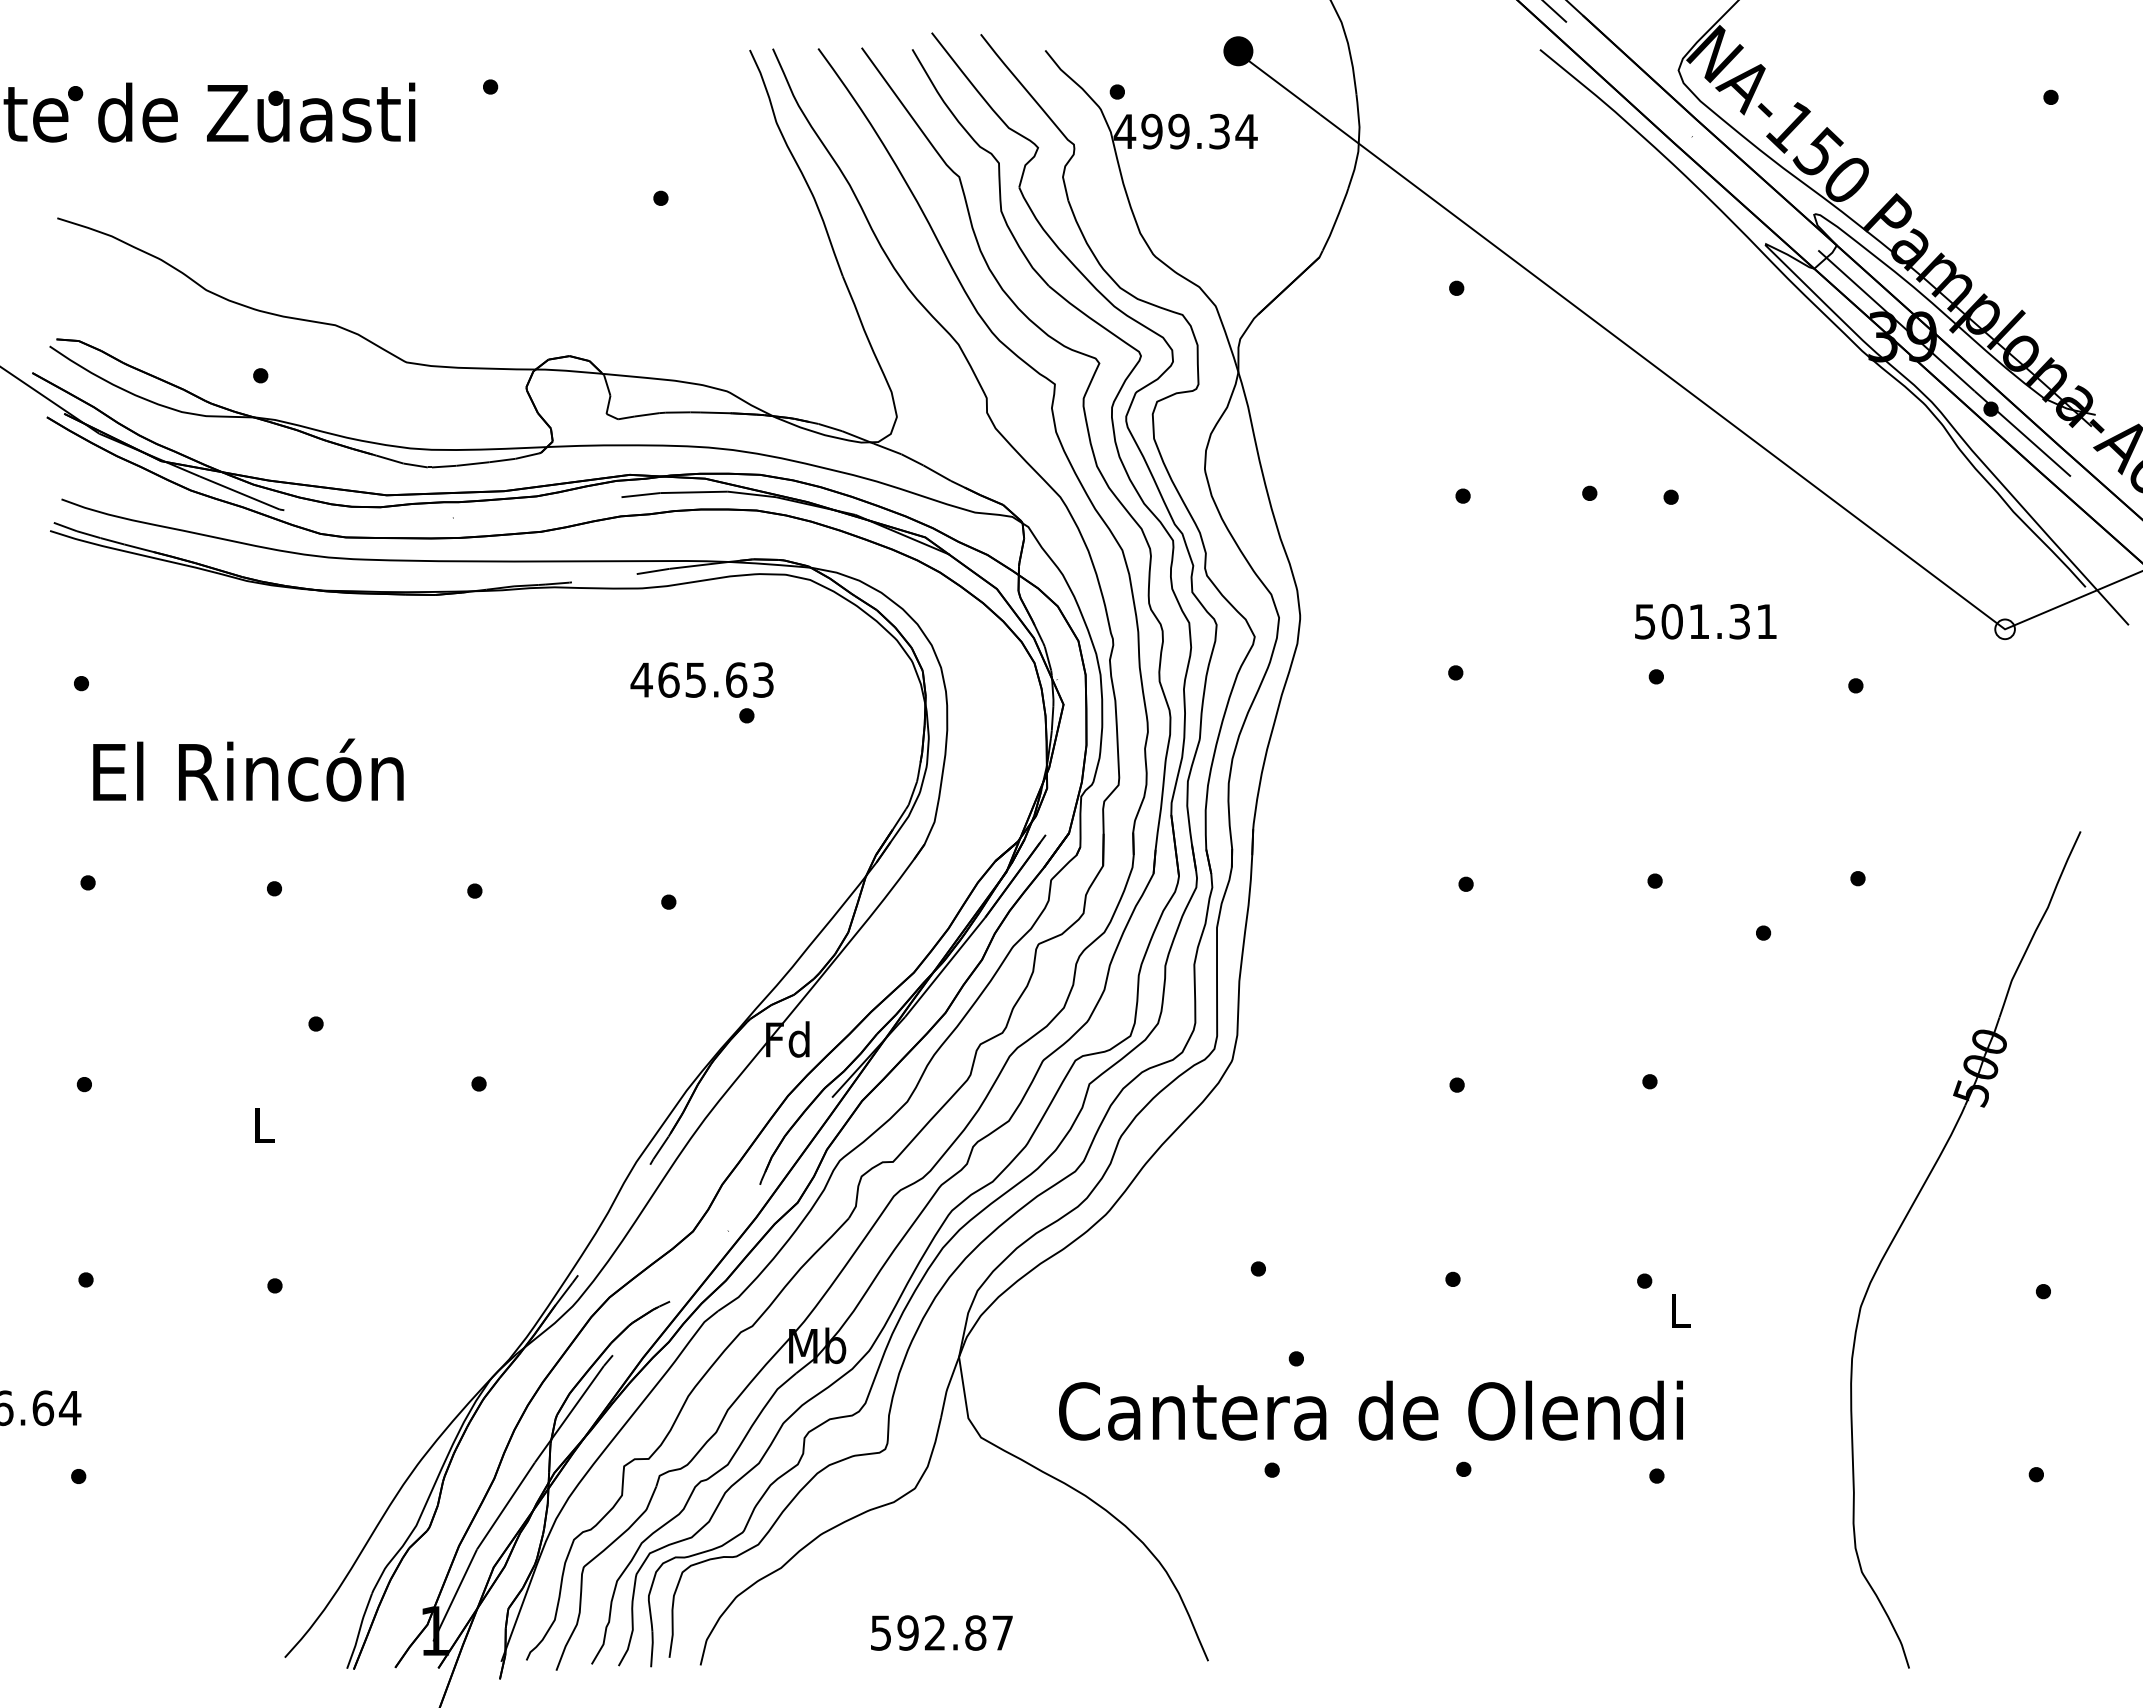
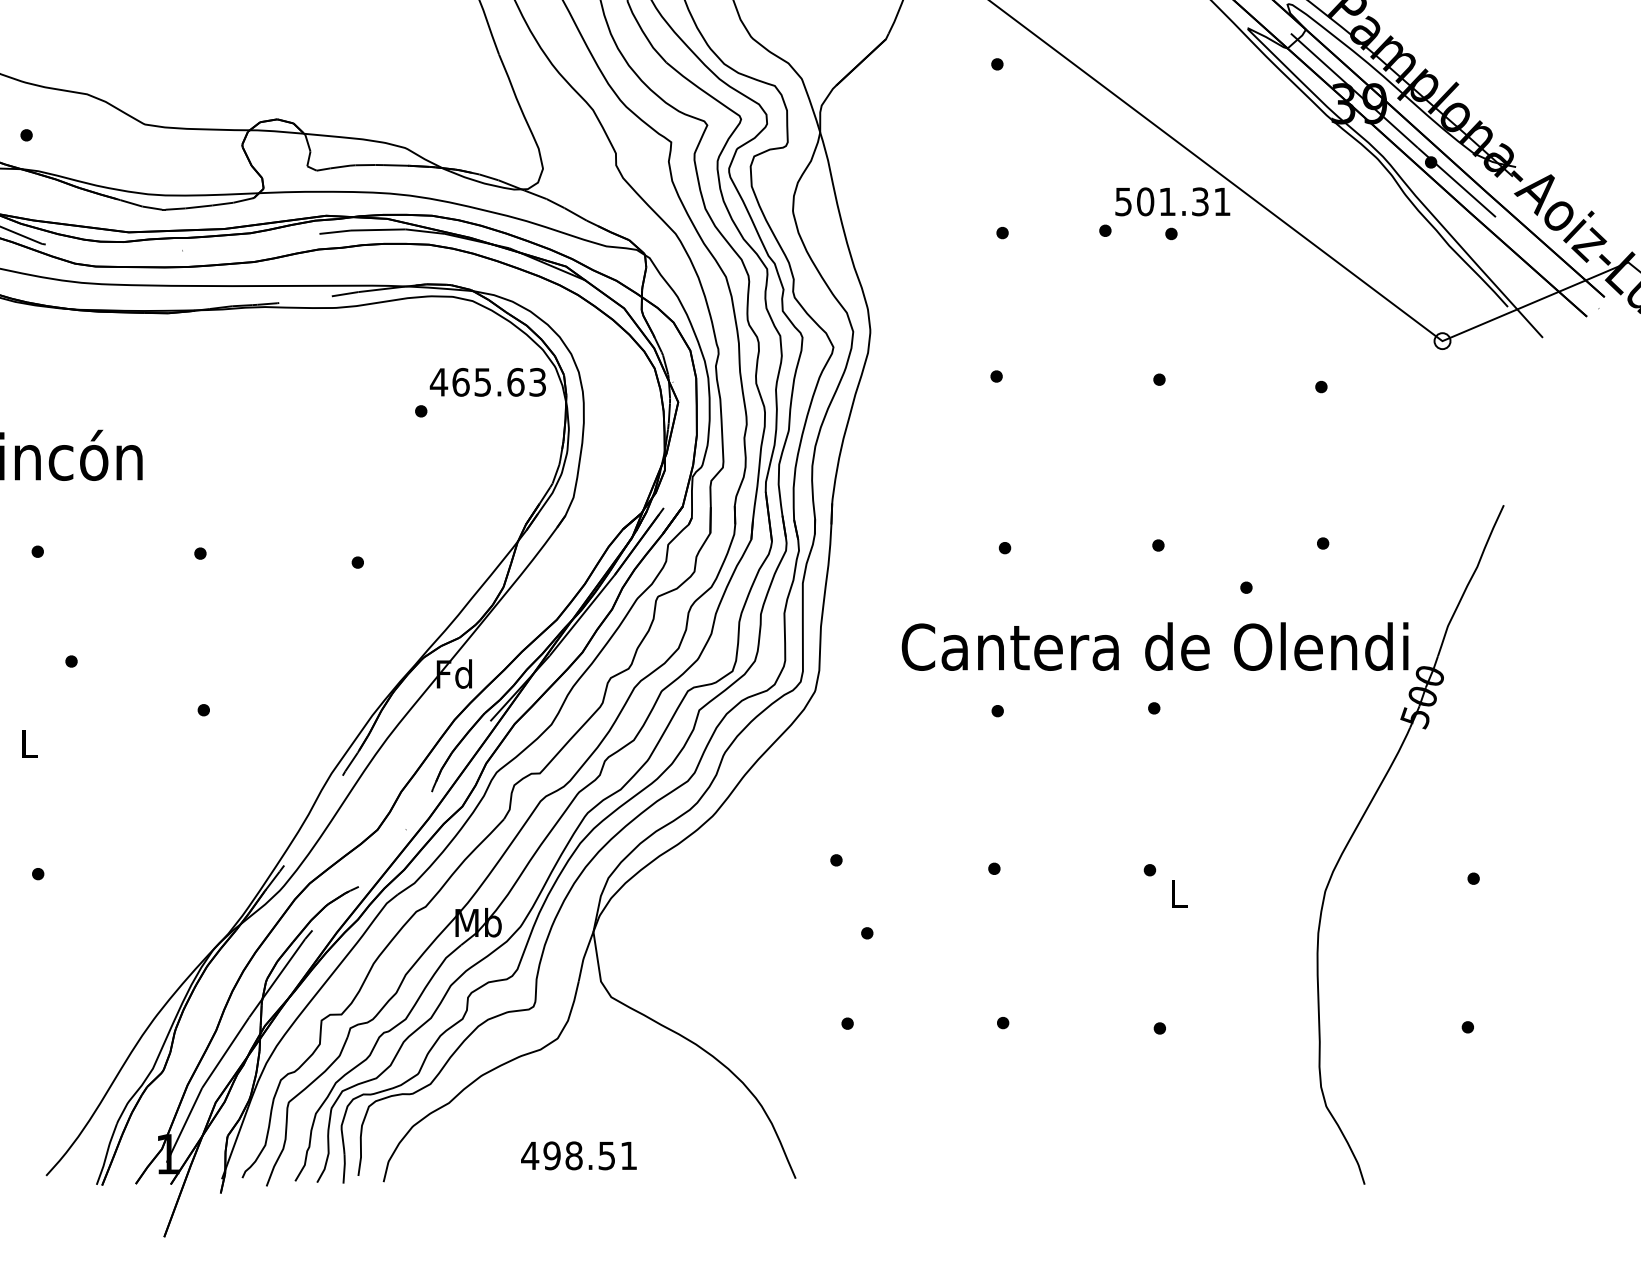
text: (1705, 621) -> (1172, 201), moved
text: (701, 679) -> (487, 381), moved
text: (1370, 1410) -> (1154, 646), moved
text: (940, 1632) -> (578, 1155), 592.87 -> 498.51

